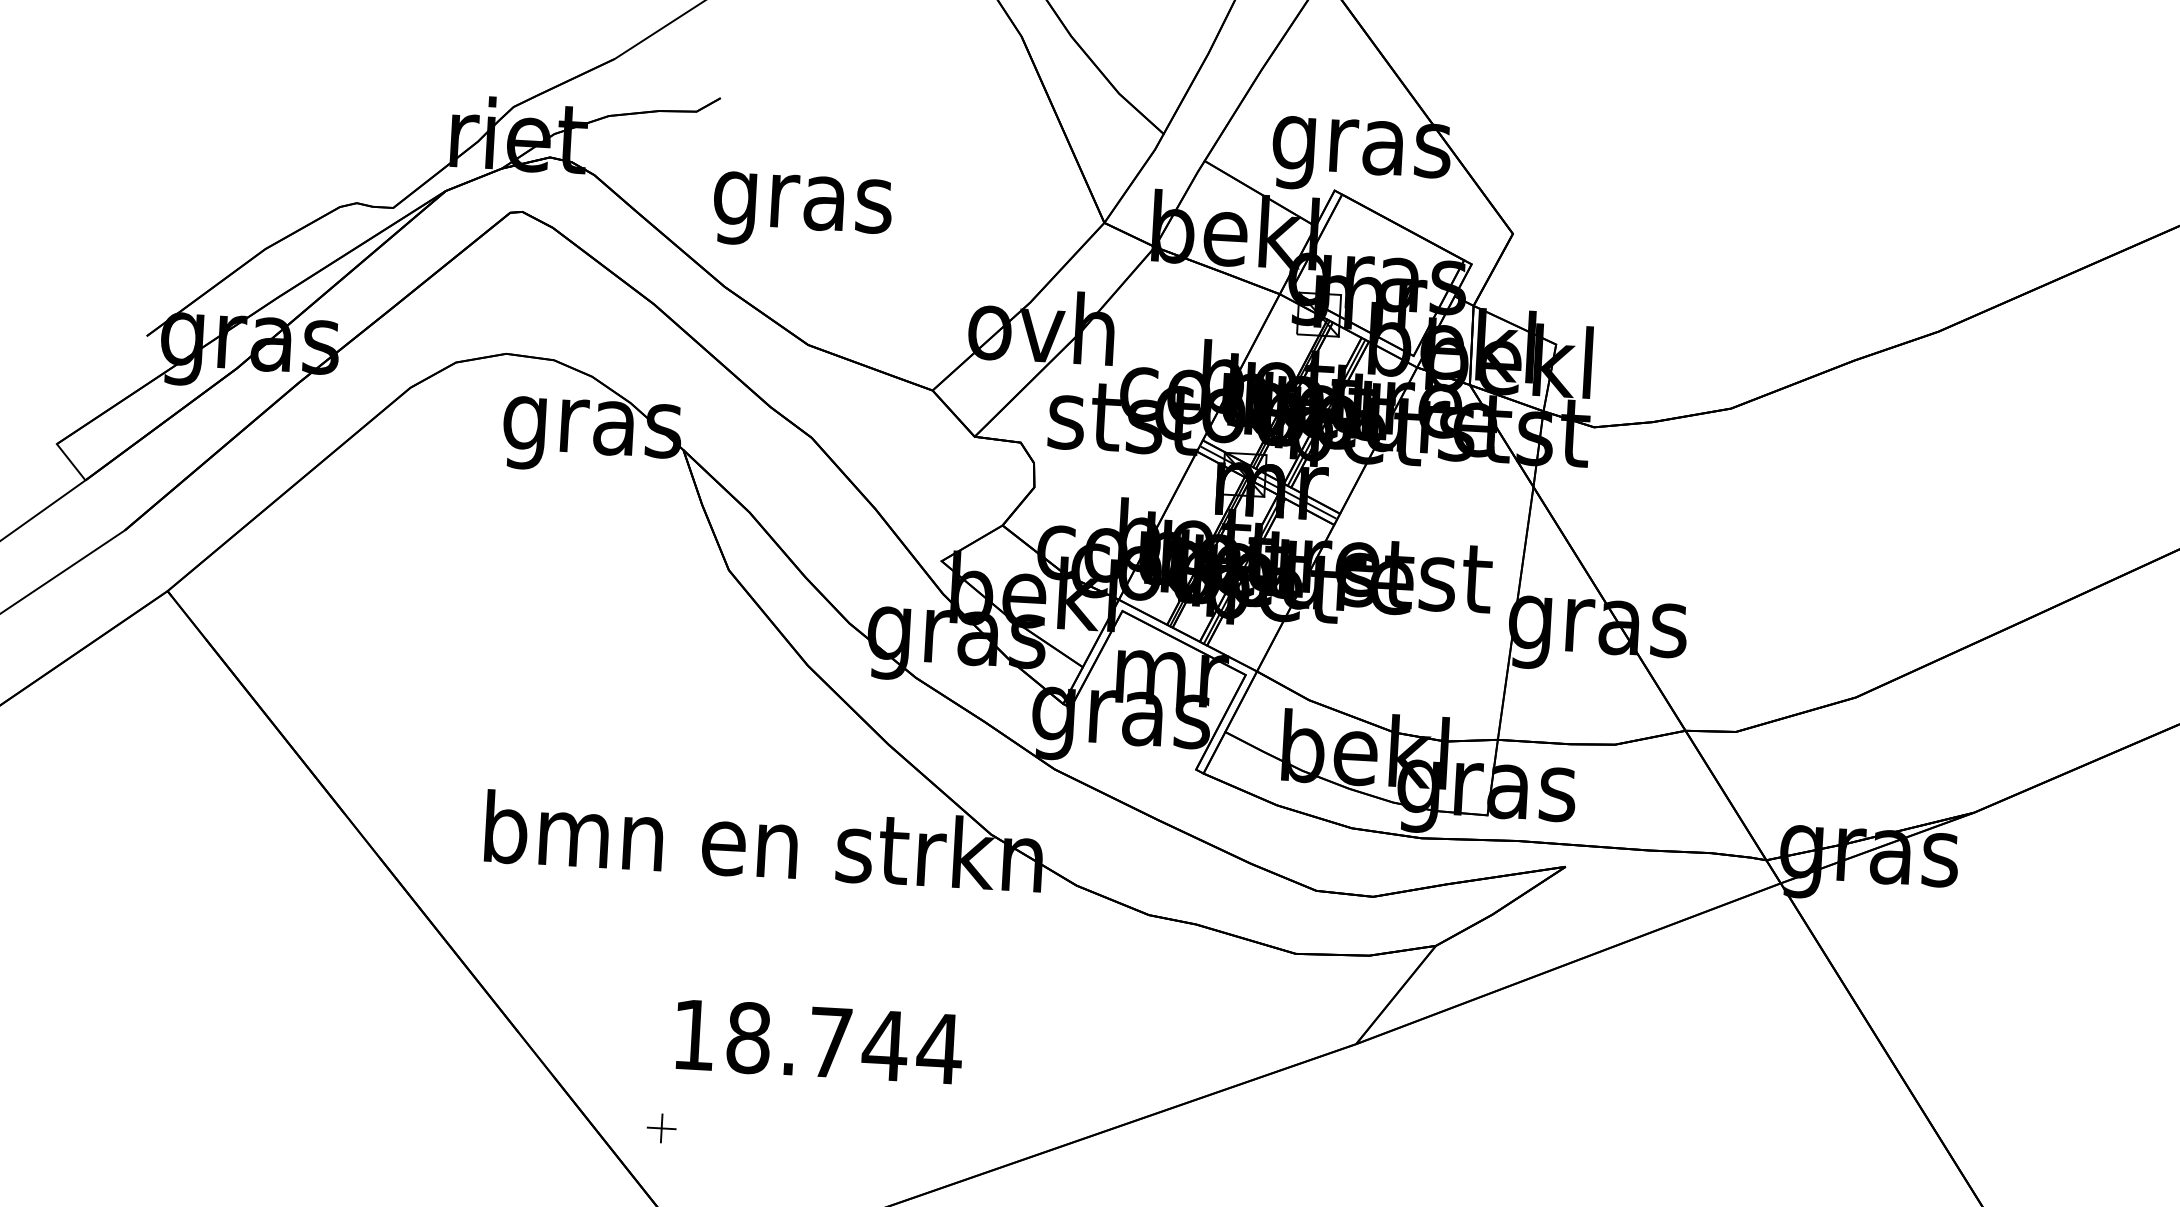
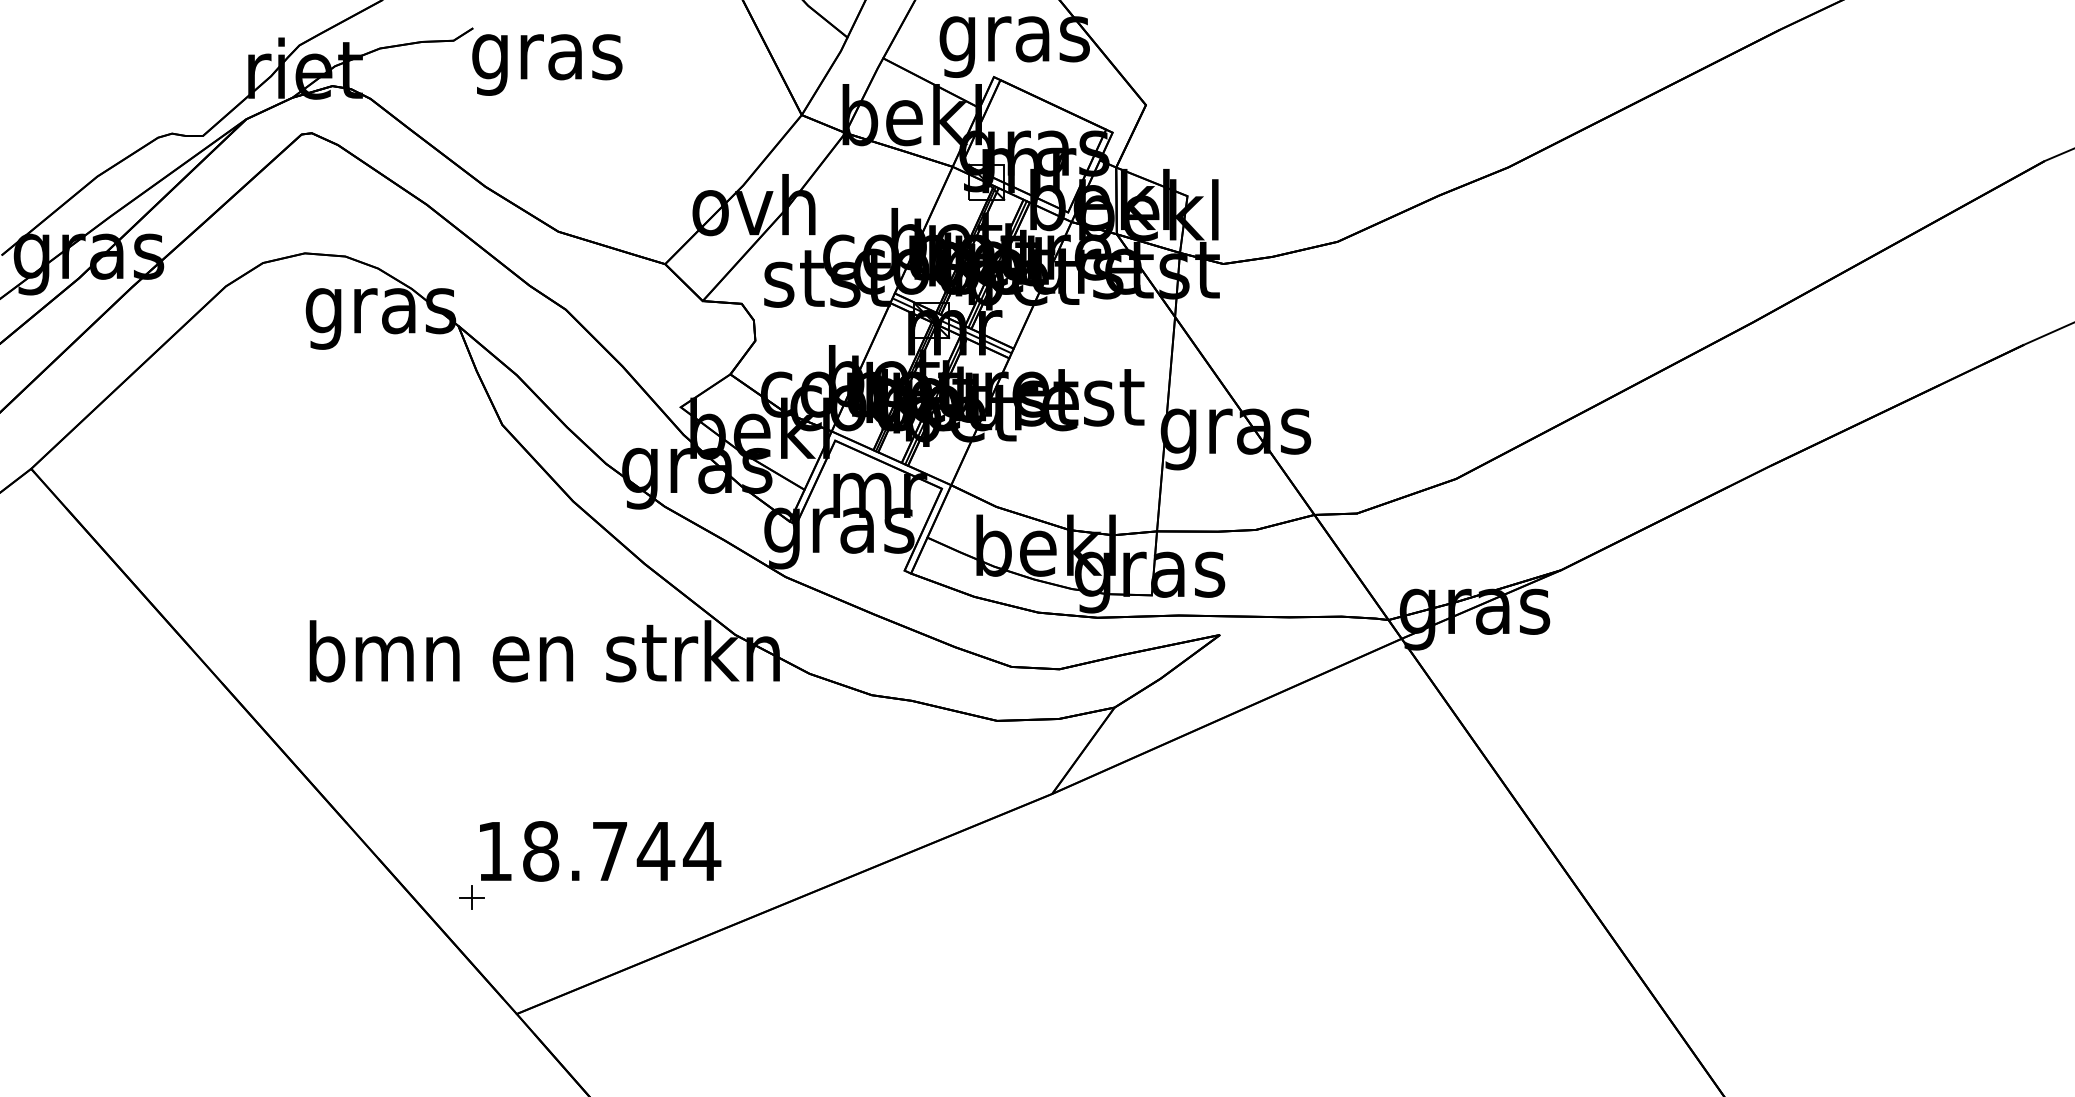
text: (802, 211) -> (547, 64), moved
text: (819, 1042) -> (600, 851), moved

